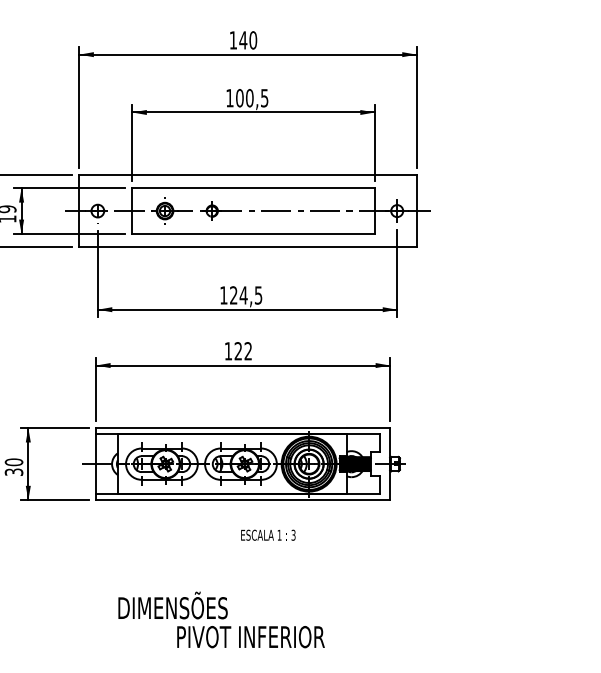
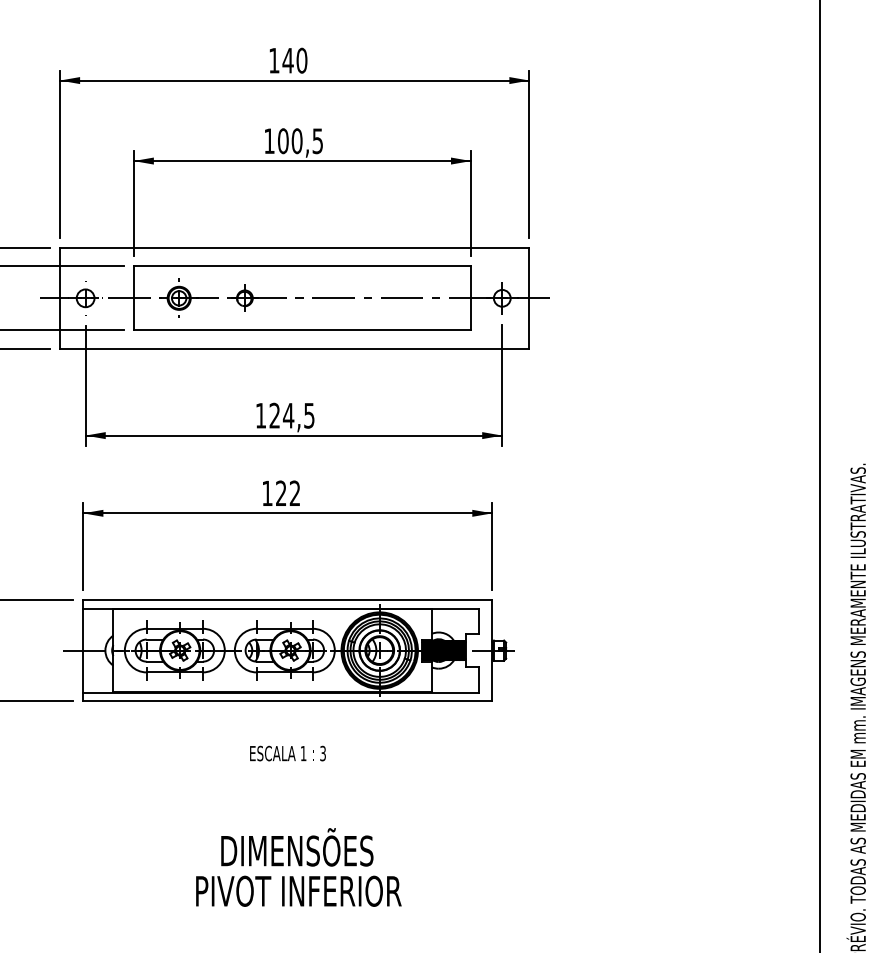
text: (268, 535) -> (287, 753), moved
text: (173, 605) -> (297, 847), moved

